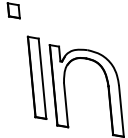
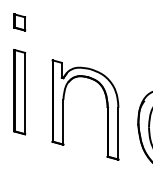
part: (36, 78) -> (19, 92), moved

